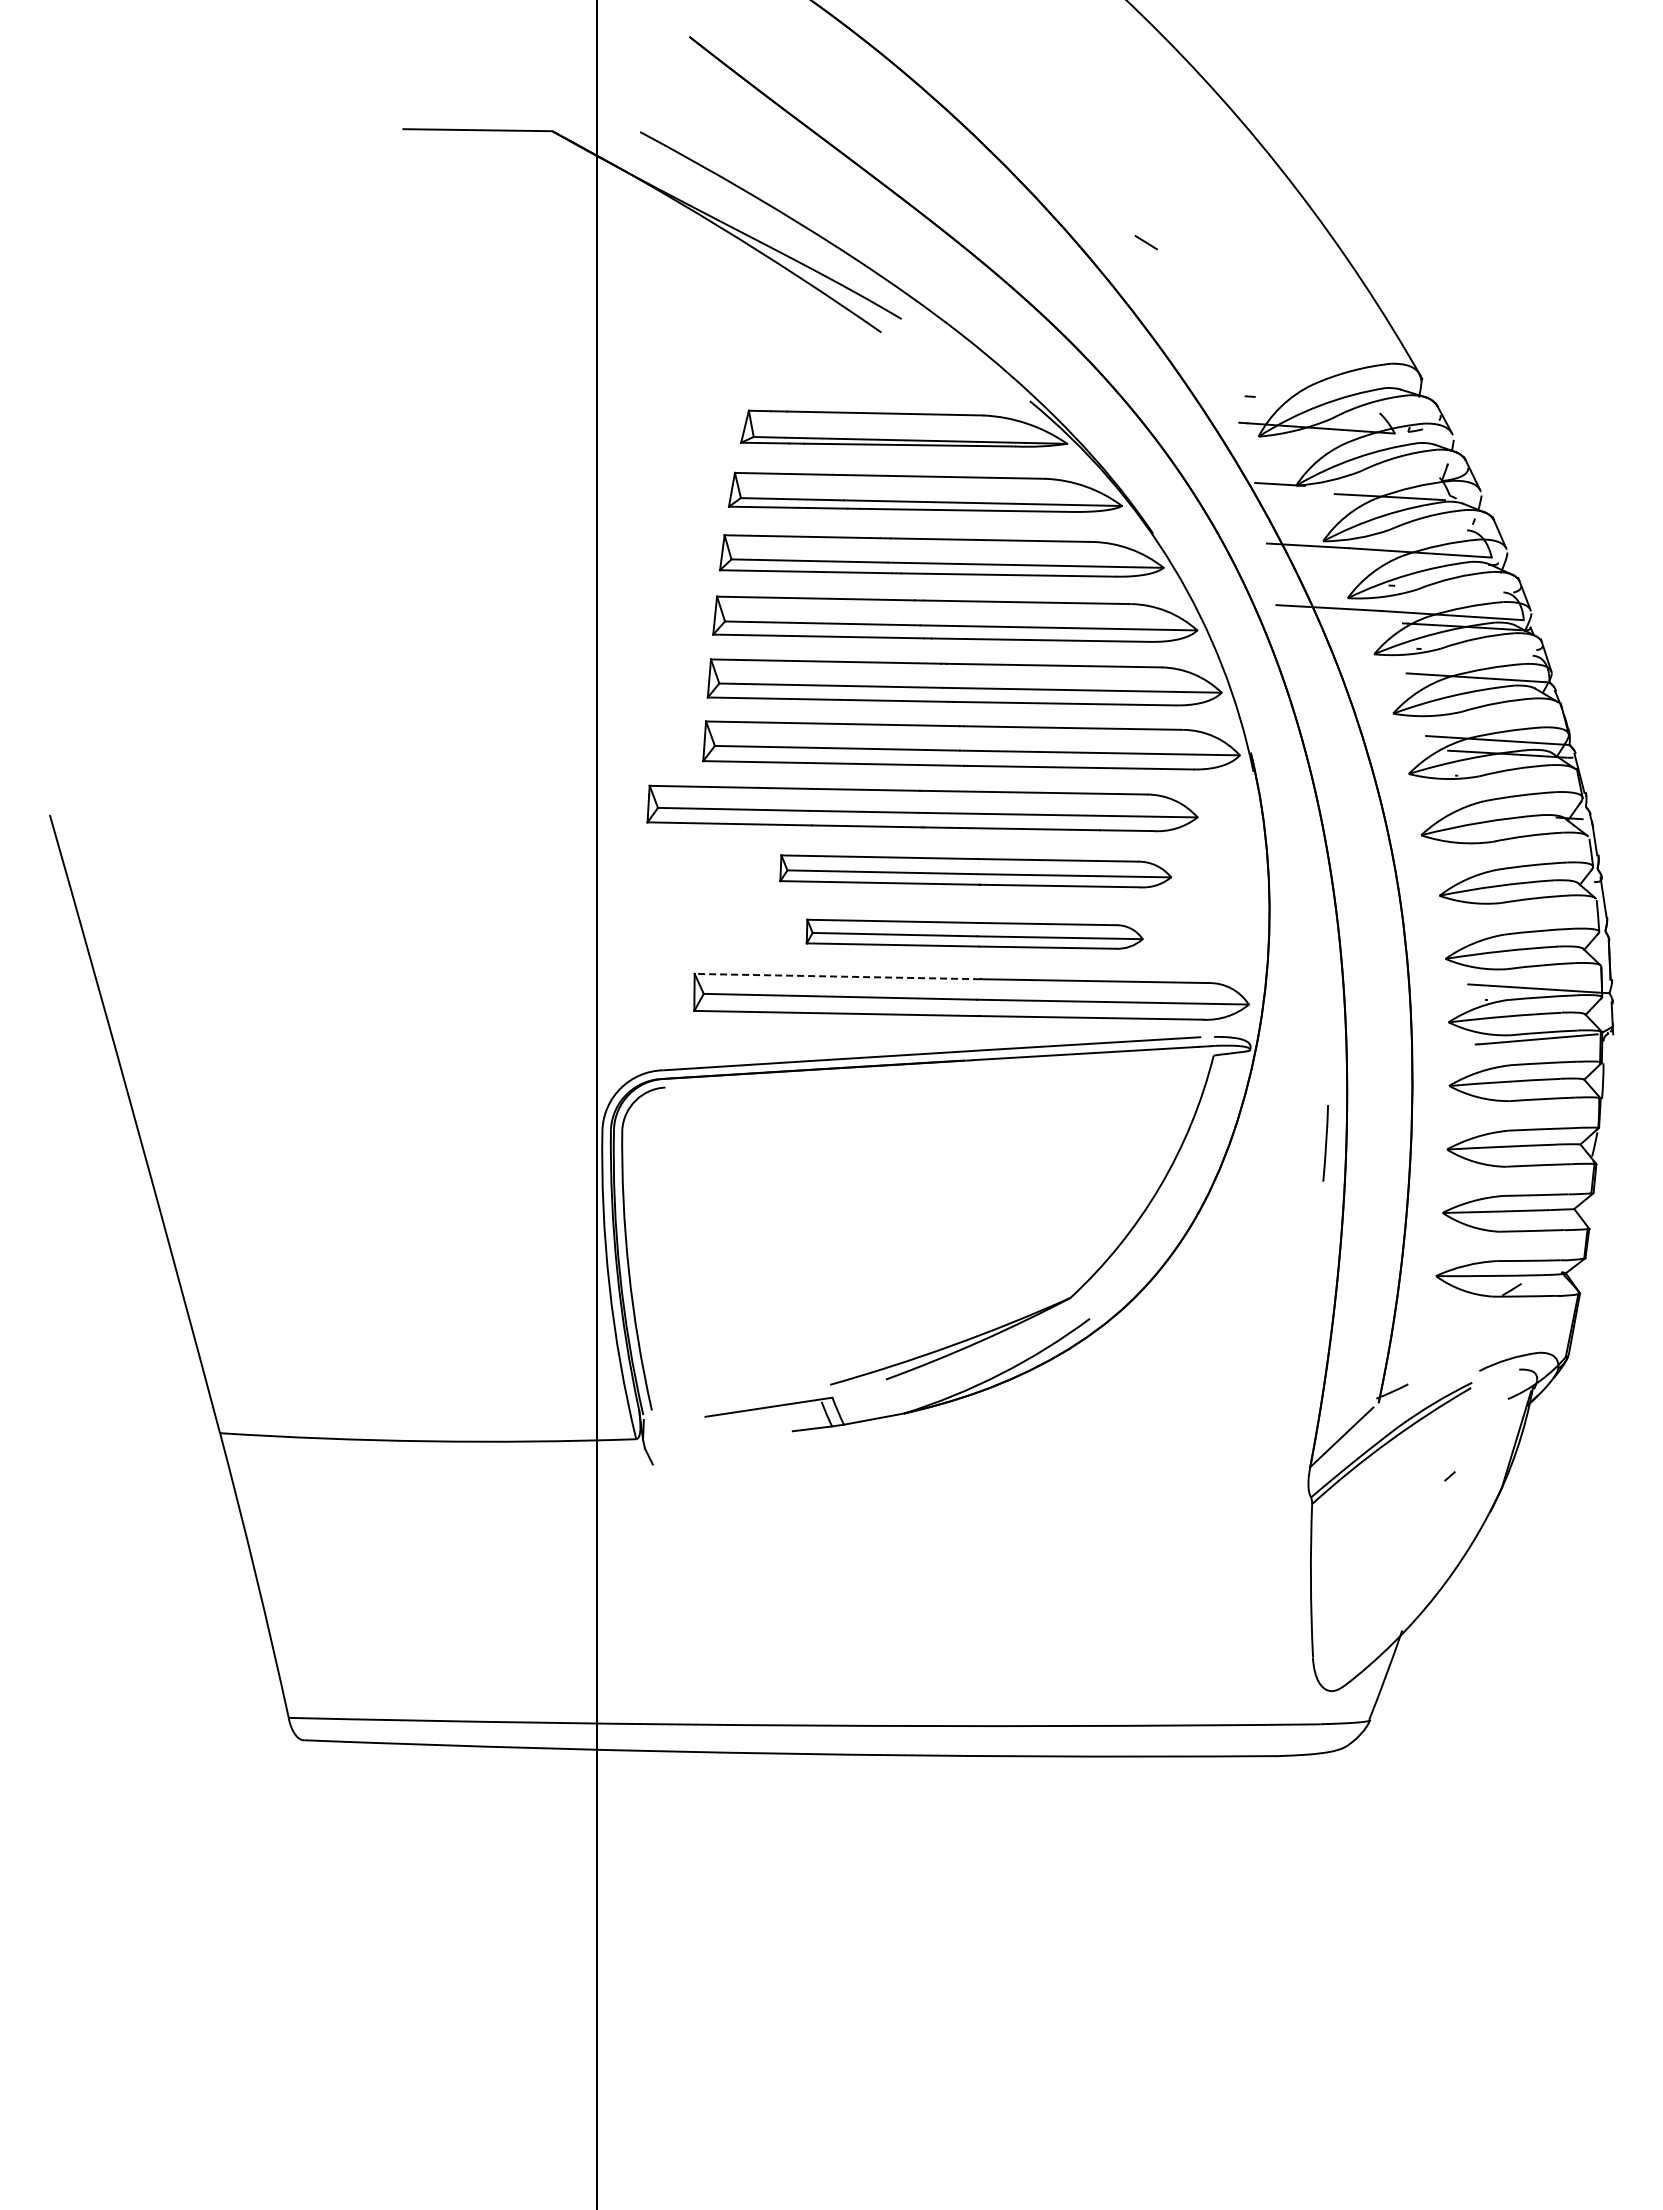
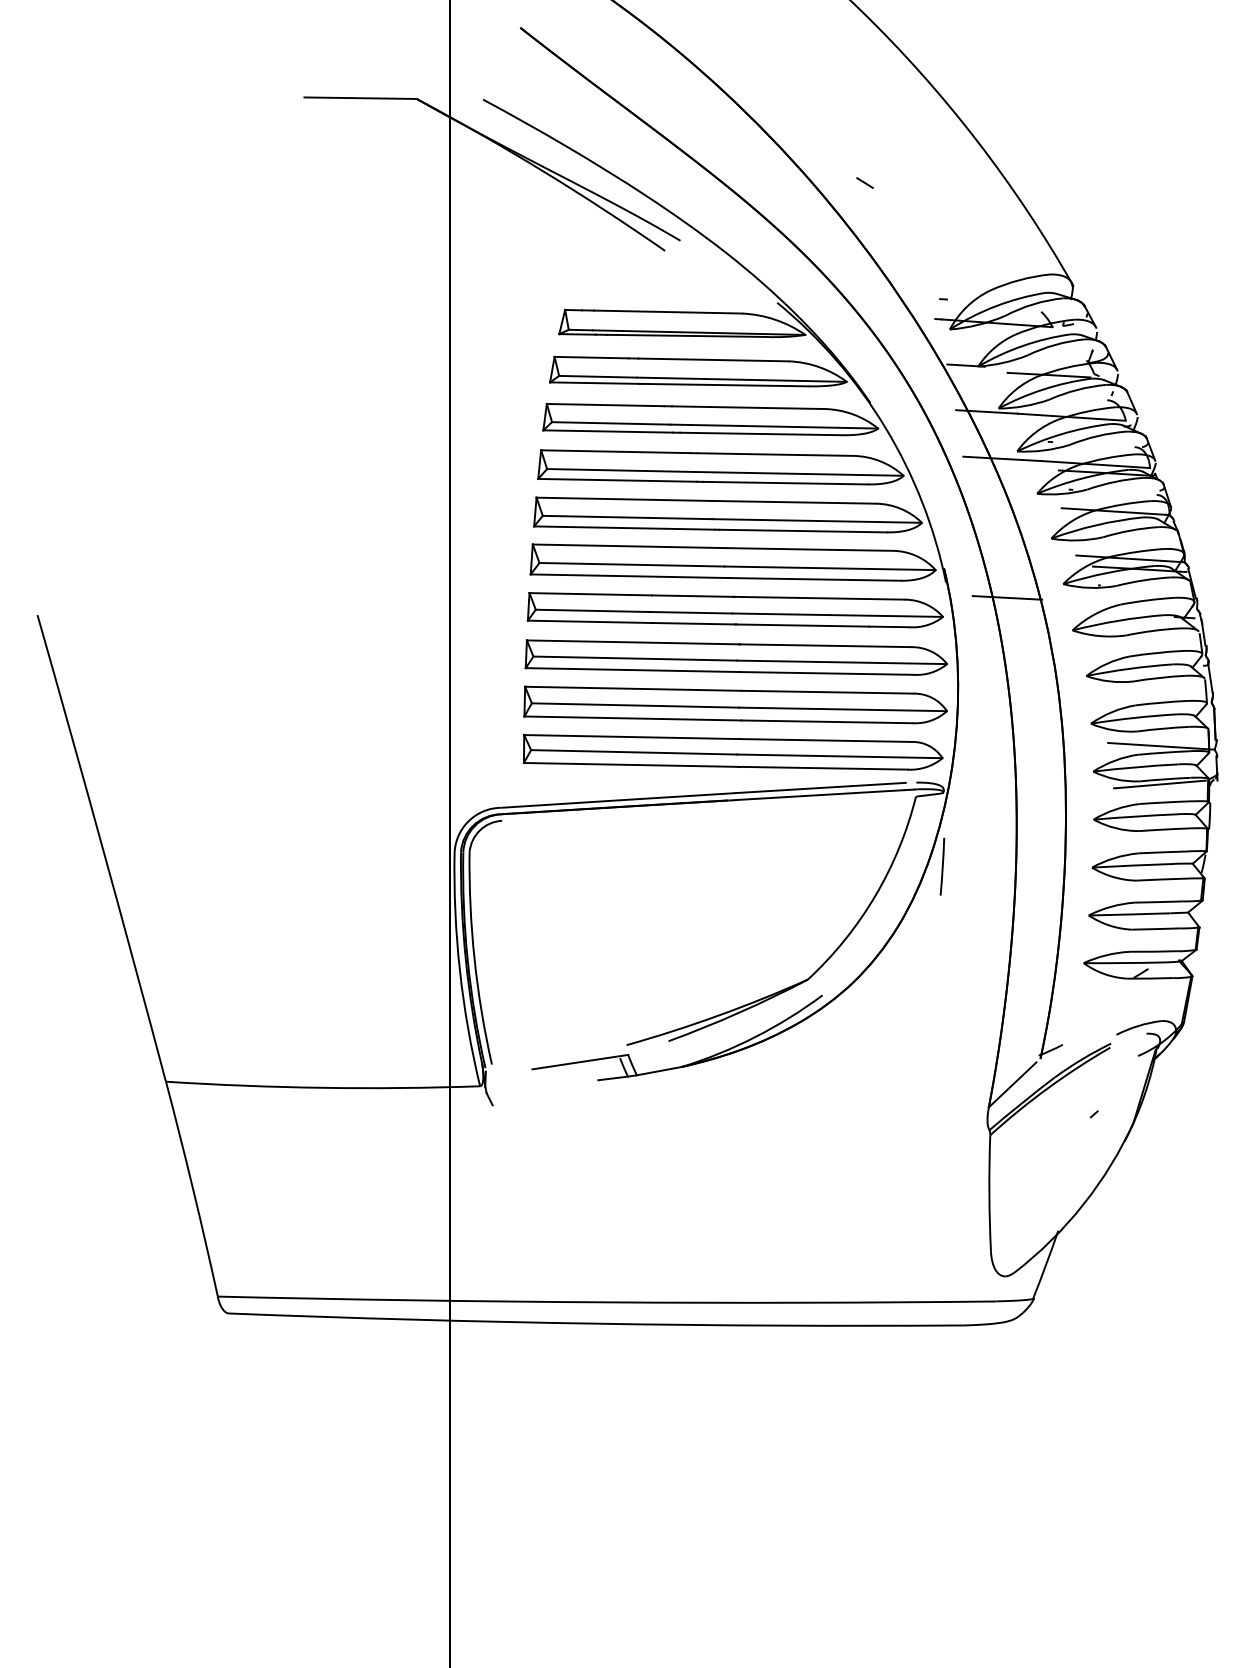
line: (1334, 791) -> (1007, 597), added
part: (922, 808) -> (735, 610), moved
part: (975, 871) -> (736, 657), size x1.43
part: (974, 934) -> (735, 705), size x1.67
line: (837, 976) -> (632, 737), dashed -> solid
line: (1325, 1143) -> (942, 866), moved

